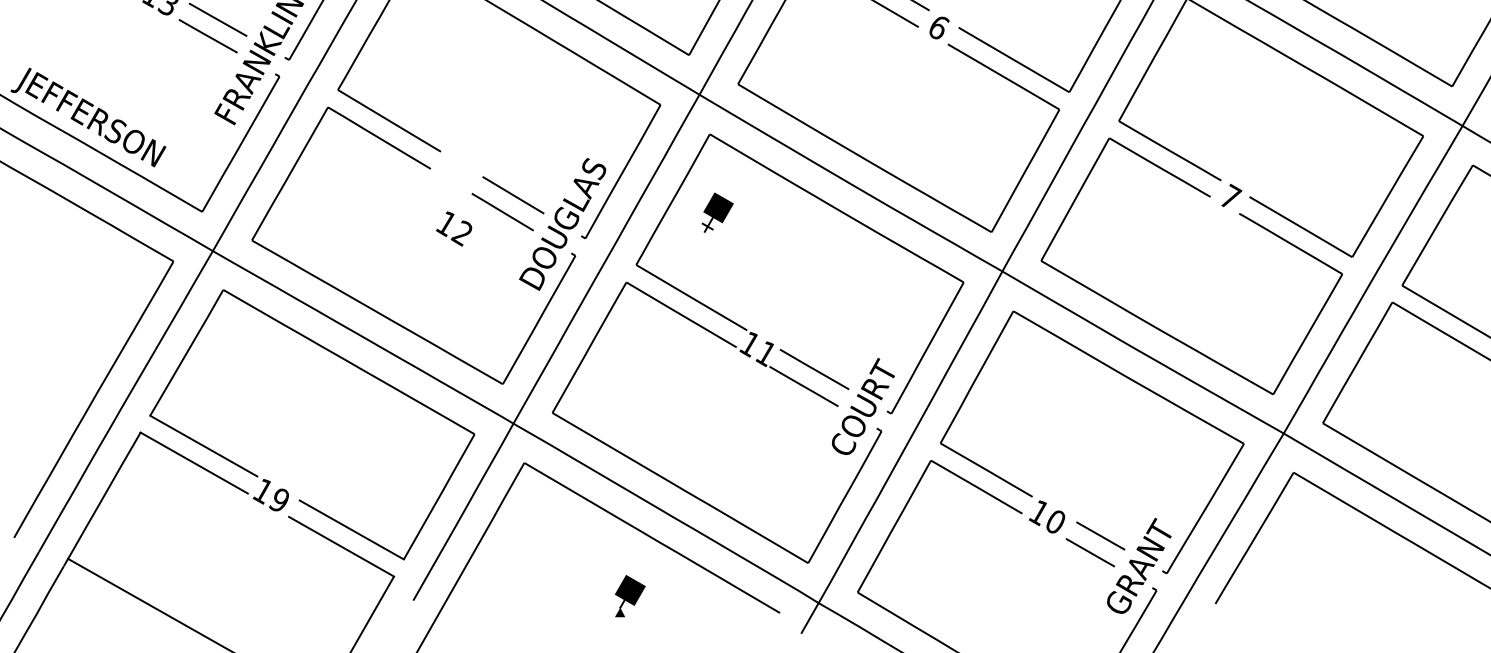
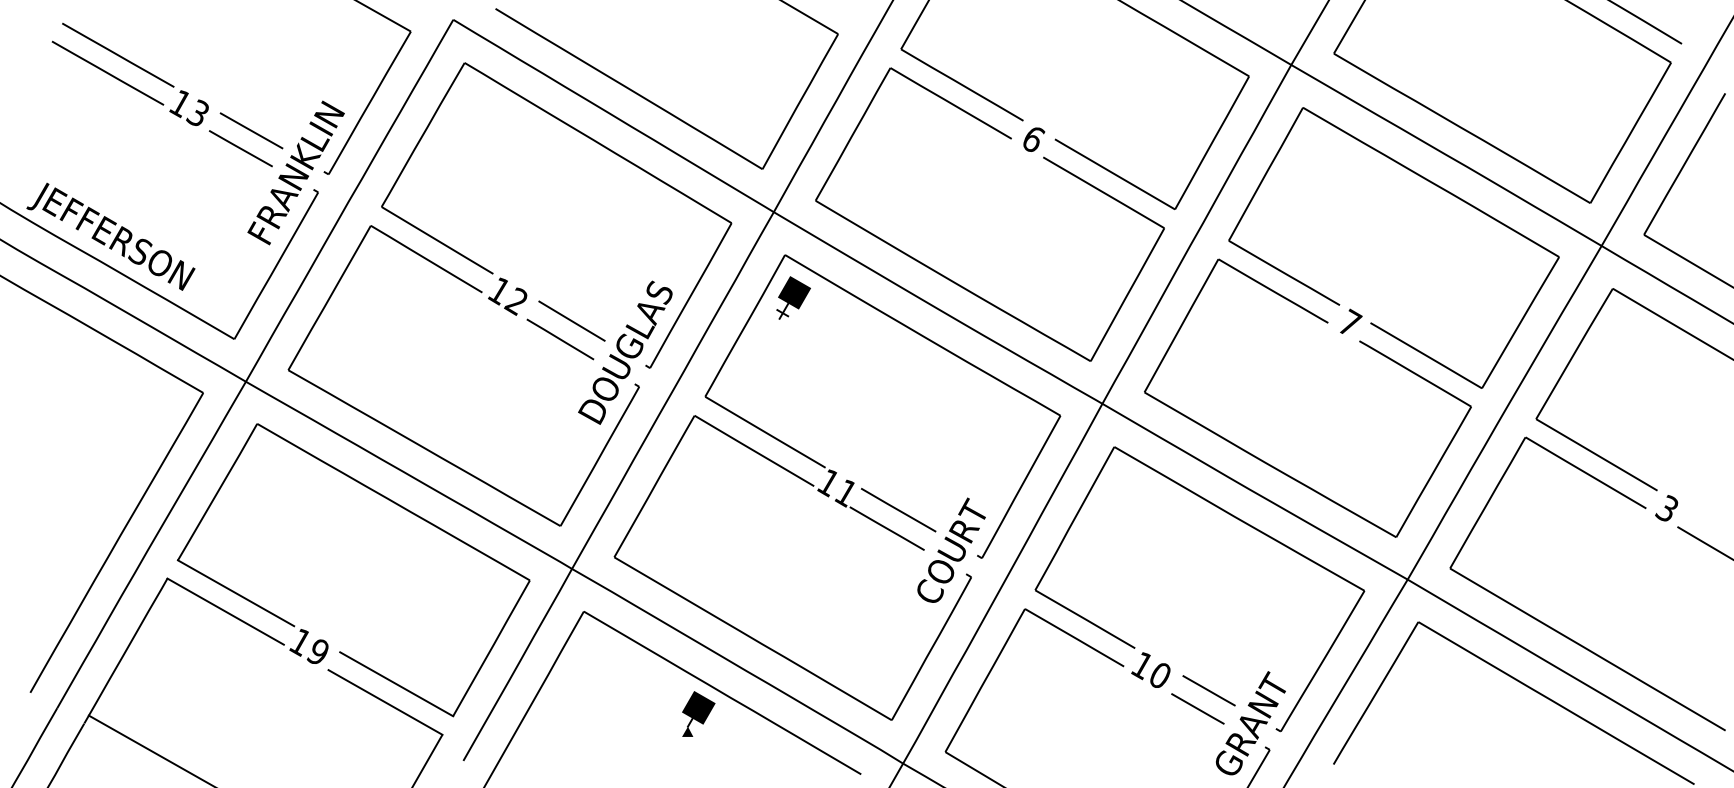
part: (717, 212) -> (793, 297), moved
text: (453, 228) -> (507, 296), moved
part: (630, 595) -> (698, 713), moved

